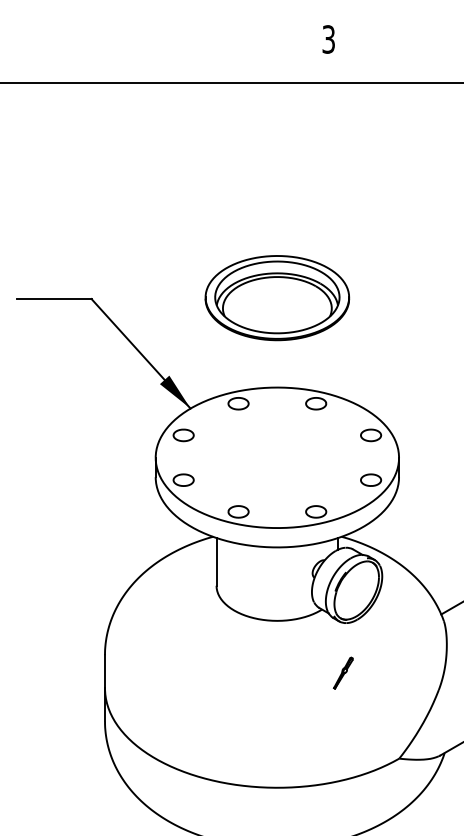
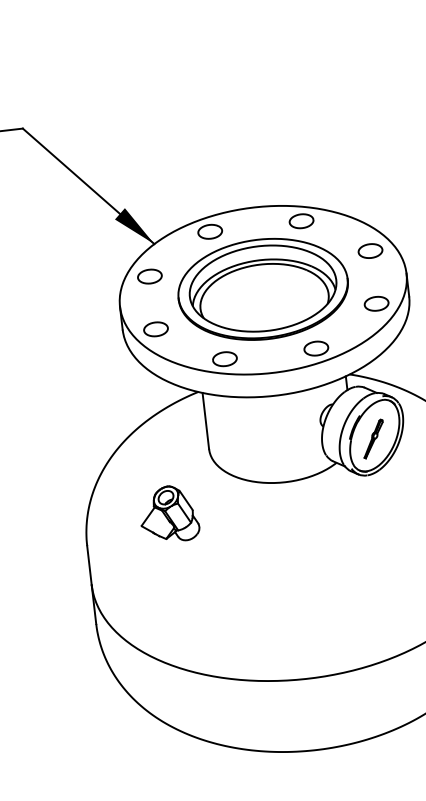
part: (277, 298) -> (263, 289), moved
part: (176, 636) -> (168, 514), added
part: (342, 672) -> (372, 438), moved

